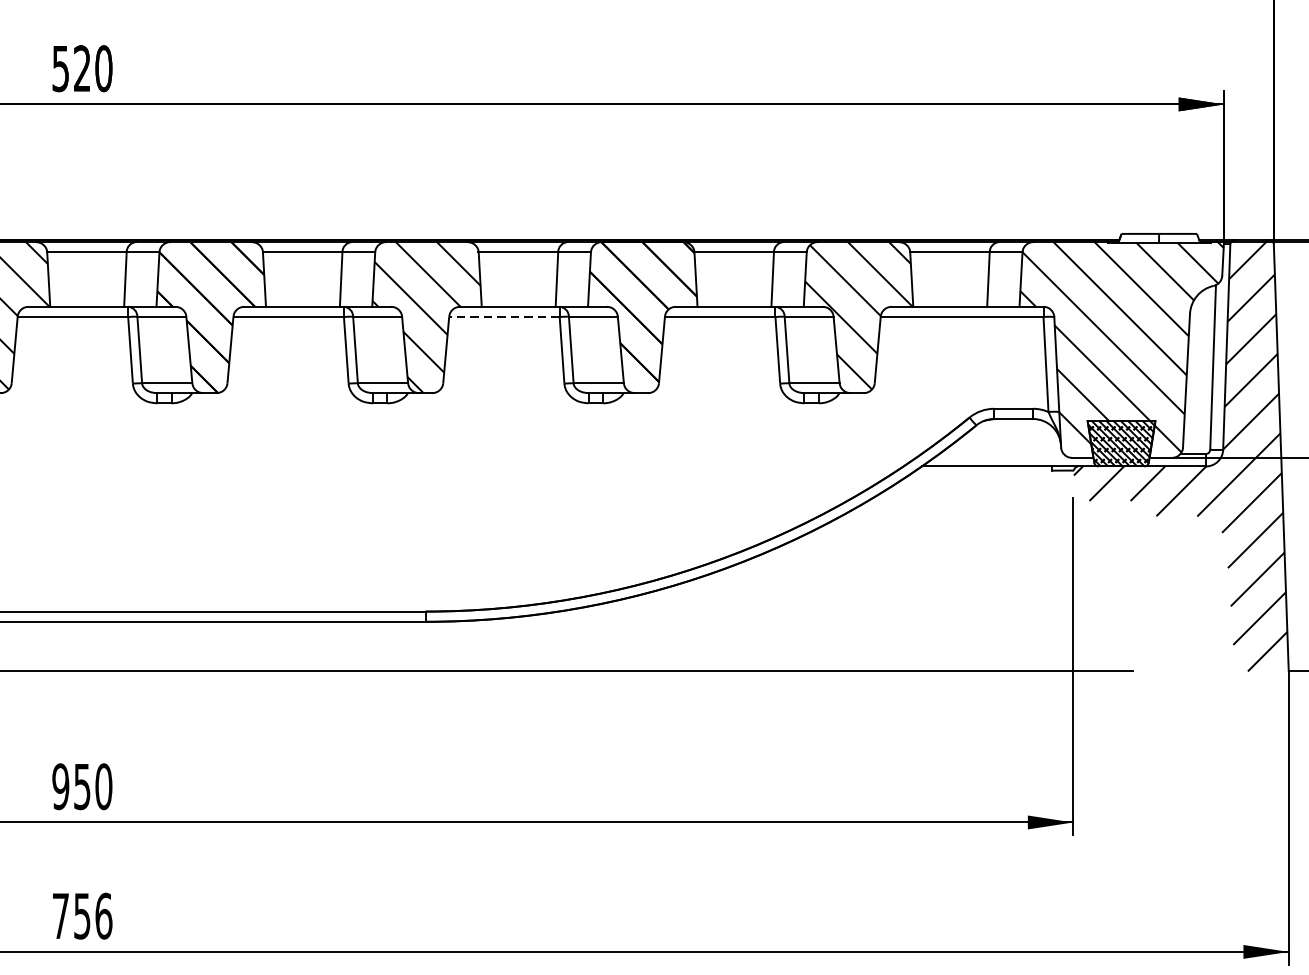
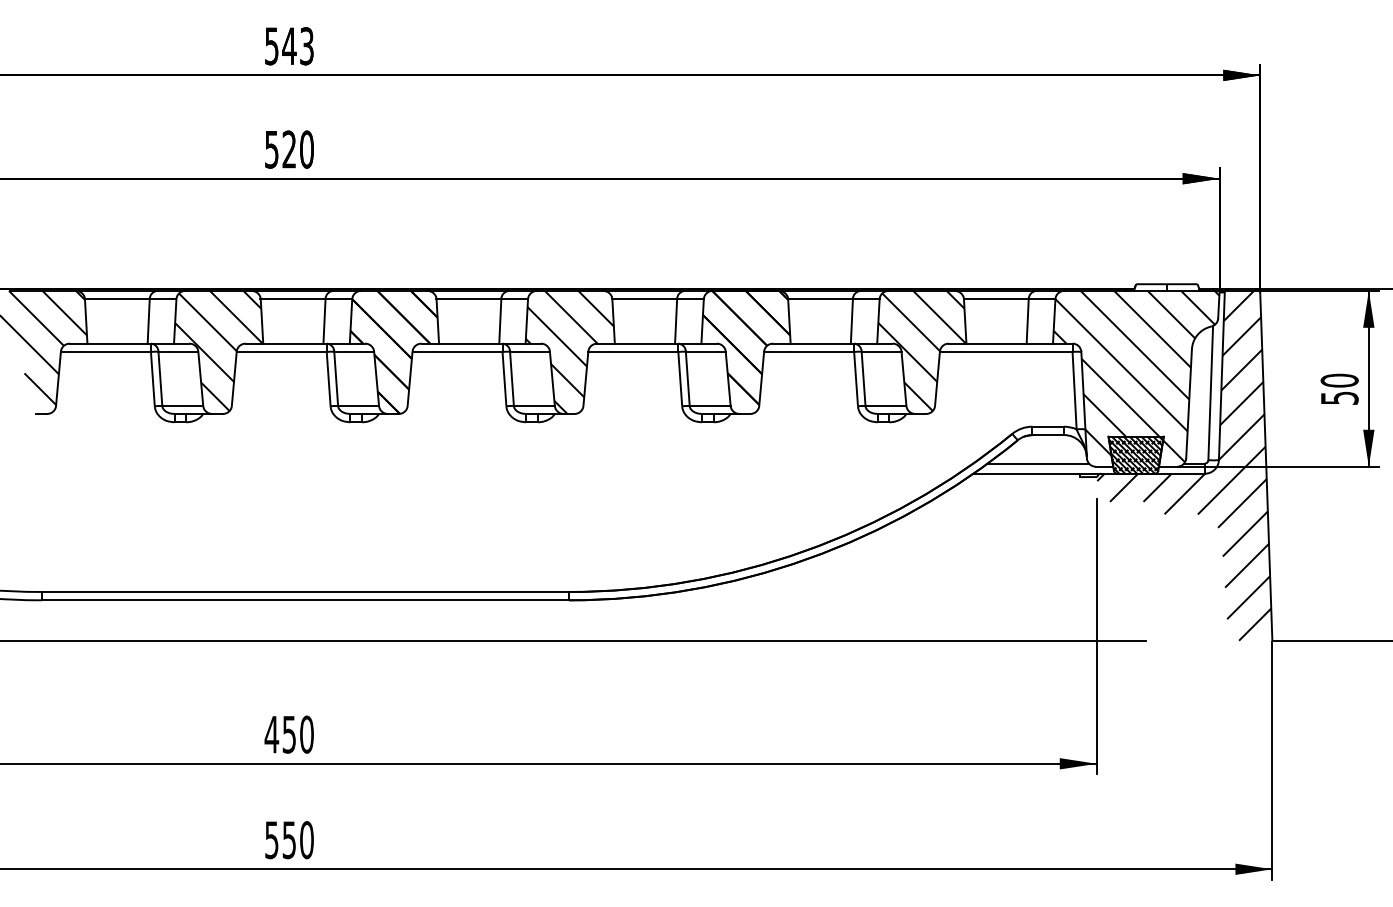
line: (504, 316) -> (633, 351), dashed -> solid
line: (1000, 453) -> (1037, 463), added
text: (60, 786) -> (271, 734), 950 -> 450
text: (82, 916) -> (289, 840), 756 -> 550

